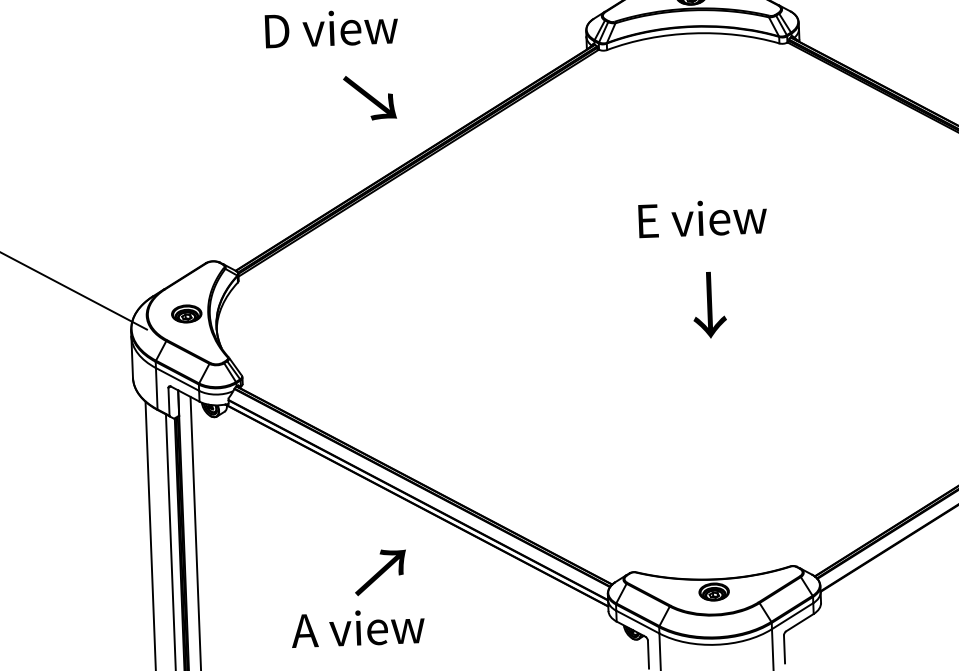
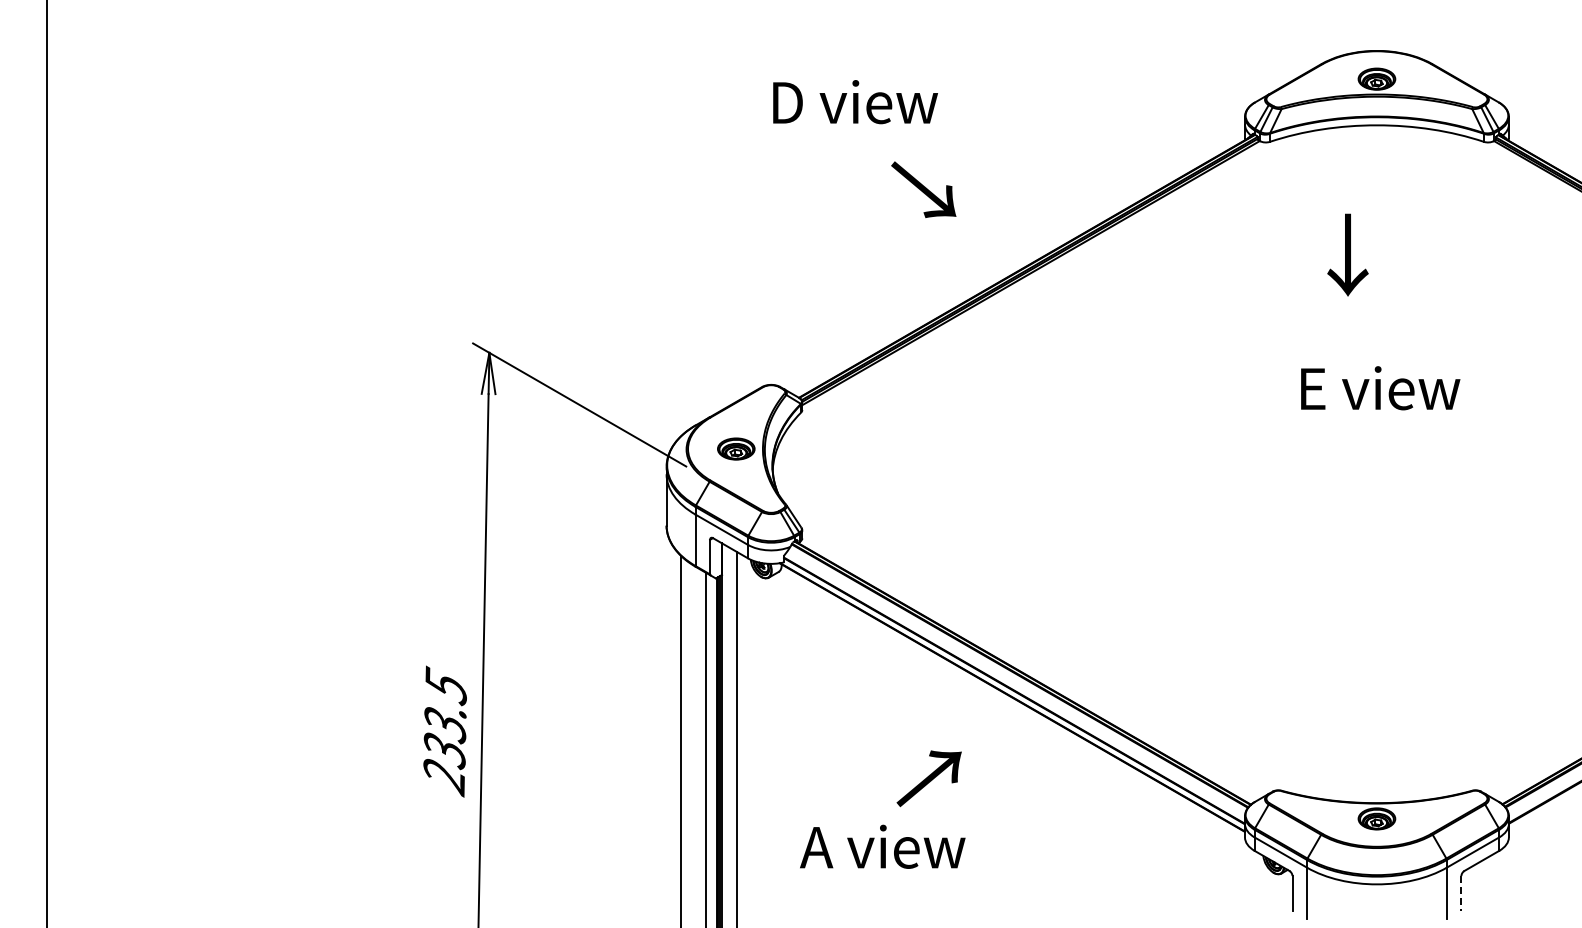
text: (331, 28) -> (855, 102), moved
text: (369, 97) -> (923, 189), moved
text: (702, 218) -> (1380, 388), moved
text: (709, 304) -> (1347, 254), moved
text: (379, 572) -> (928, 778), moved
text: (357, 627) -> (882, 846), moved
line: (784, 649) -> (1461, 893), solid -> dashed

